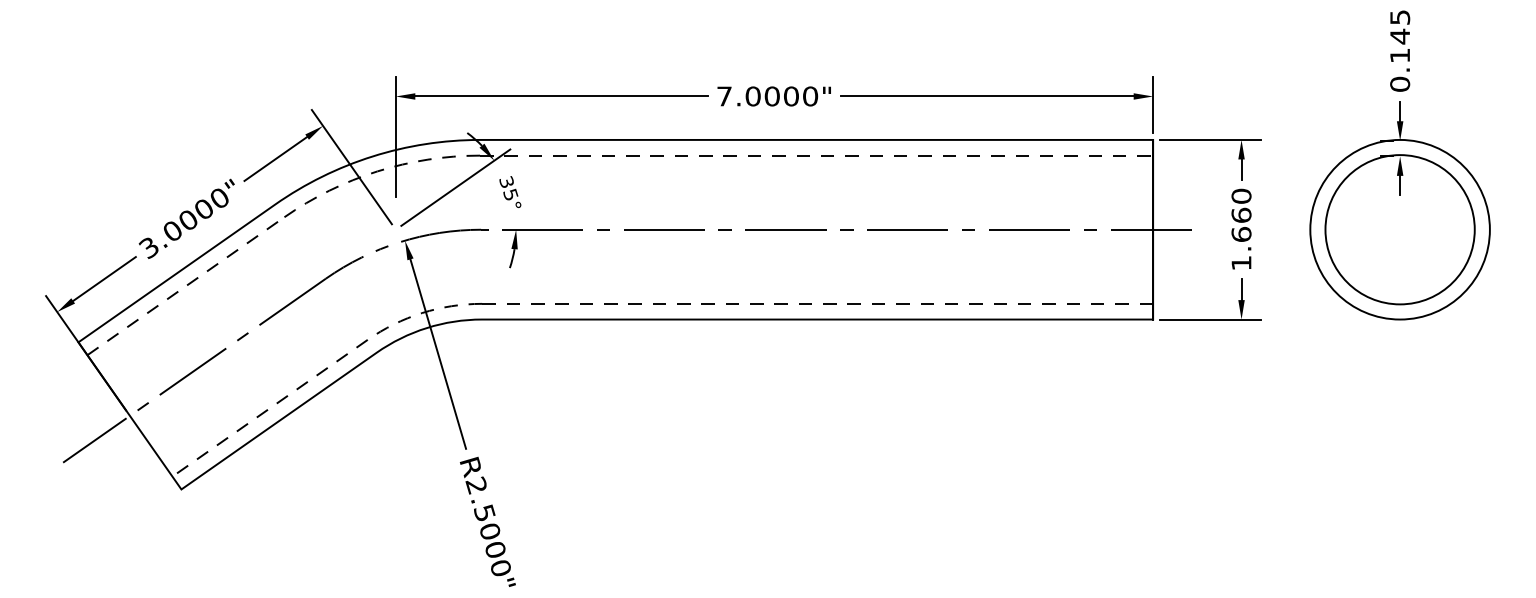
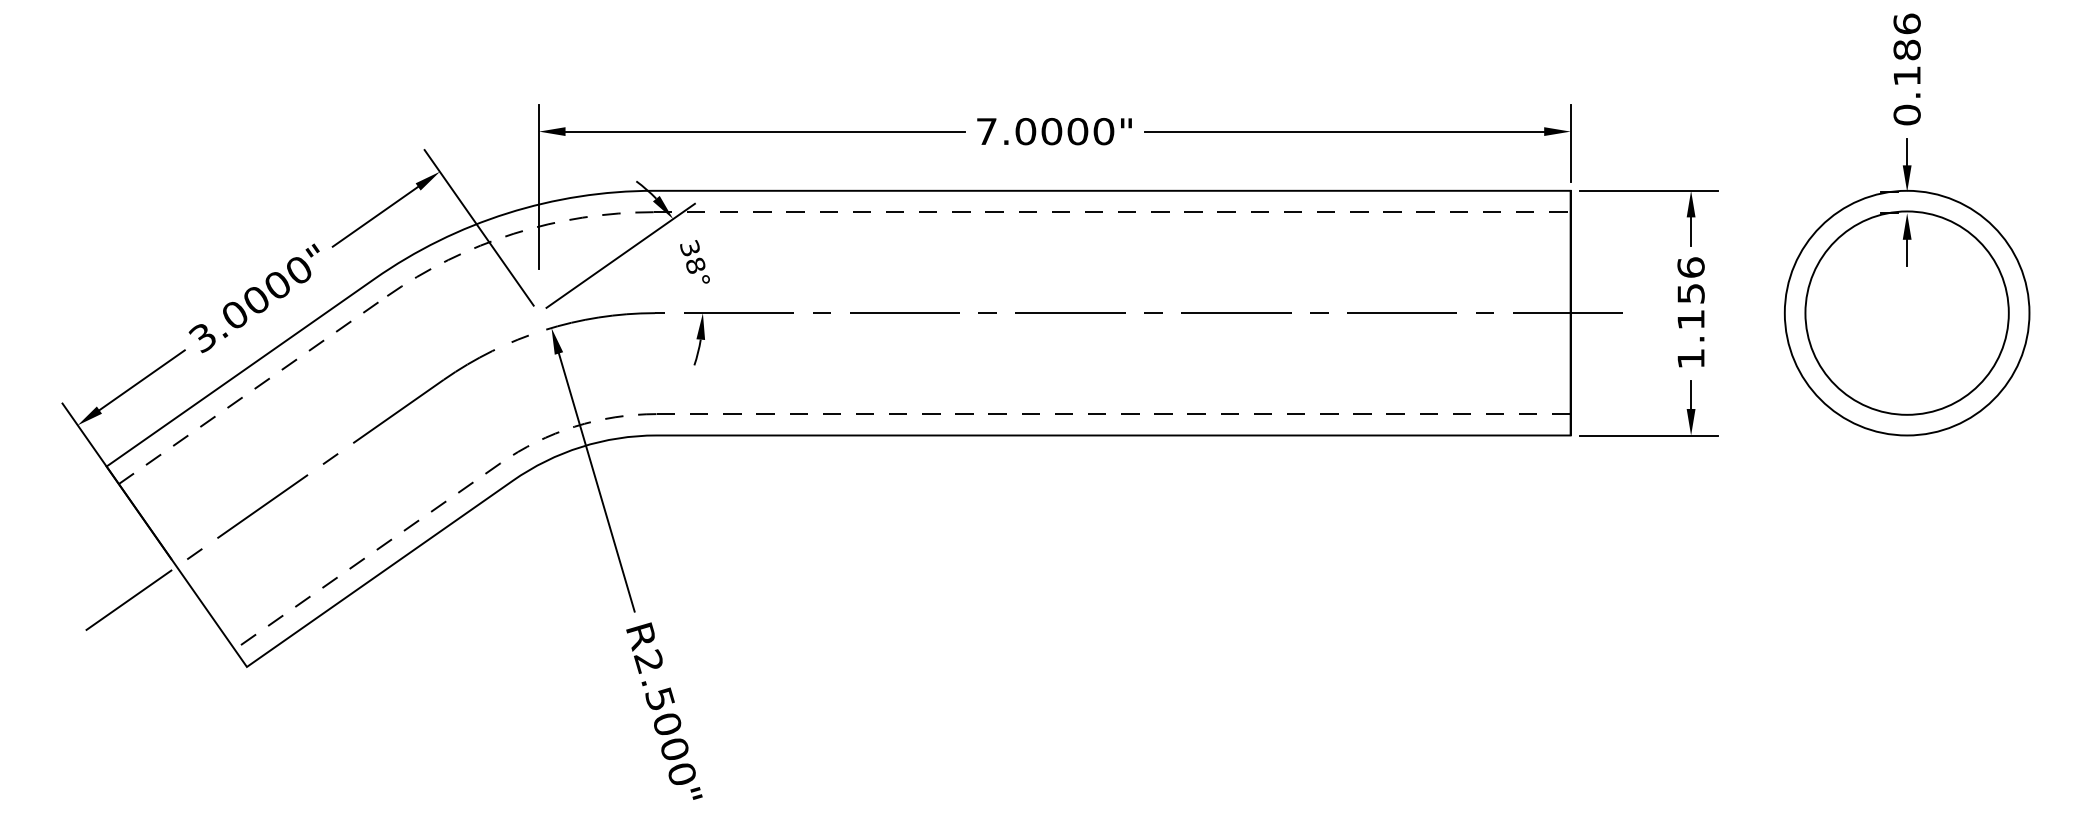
text: (1400, 26) -> (1907, 36), 0.145 -> 0.186
text: (510, 194) -> (695, 265), 35° -> 38°
text: (1241, 214) -> (1691, 292), 1.660 -> 1.156

